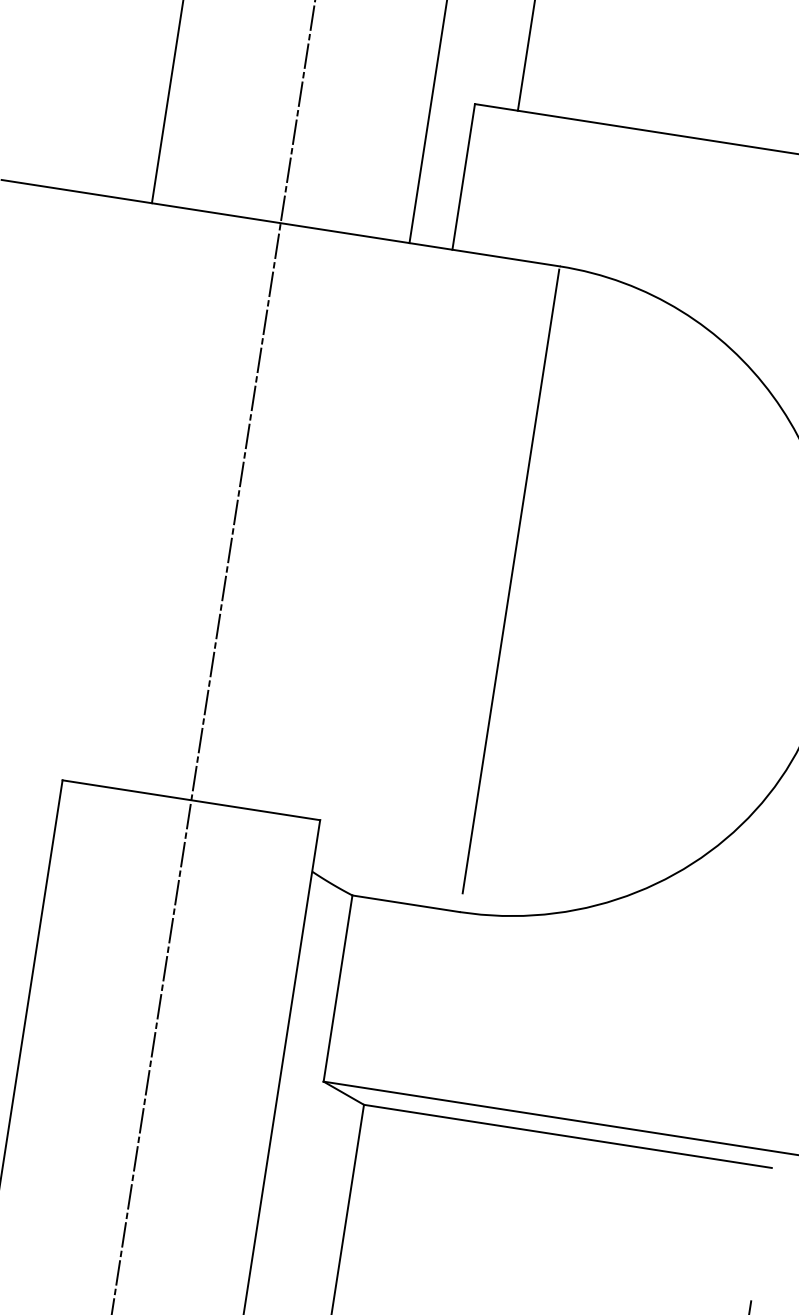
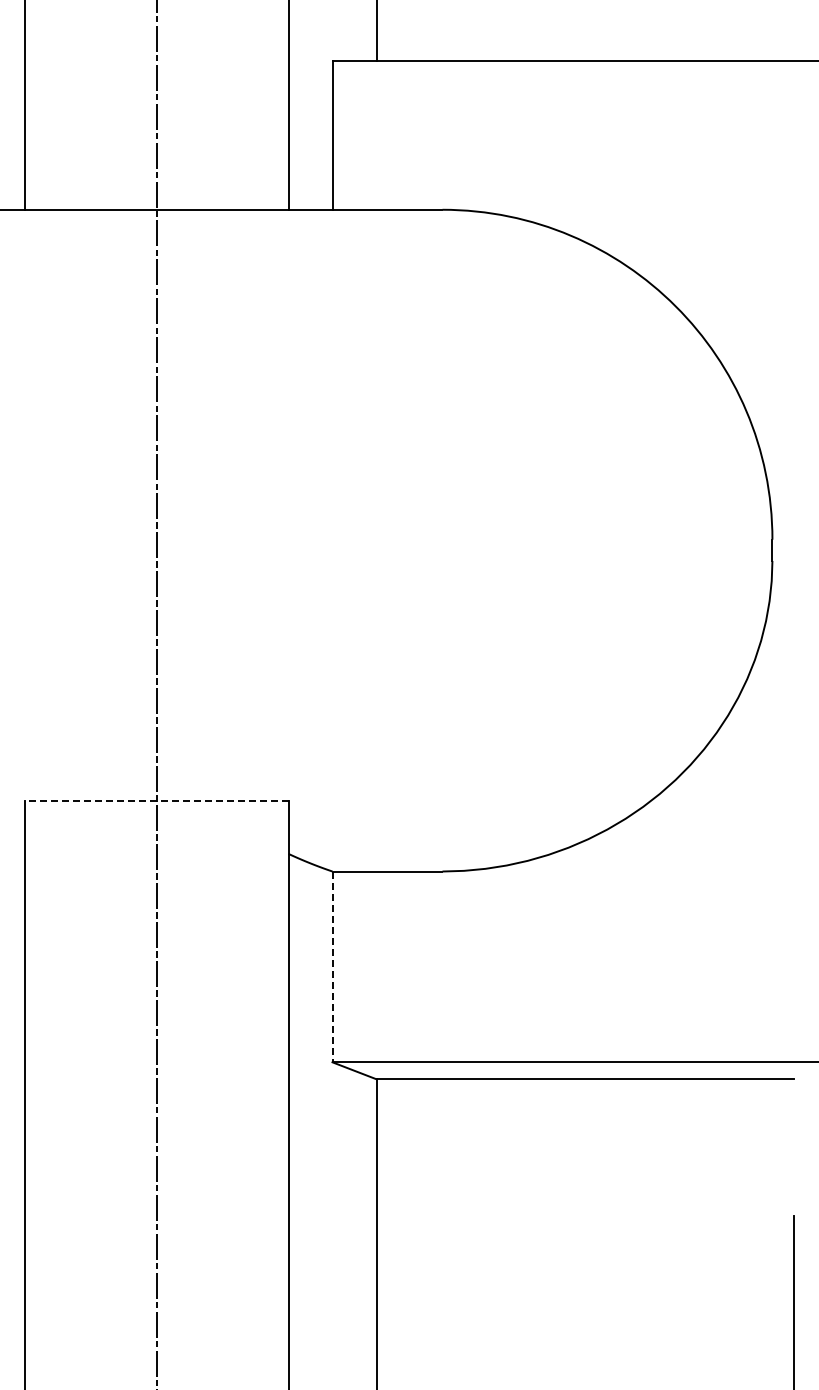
line: (511, 581) -> (442, 532), removed
line: (191, 800) -> (156, 801), solid -> dashed
line: (337, 989) -> (332, 967), solid -> dashed

